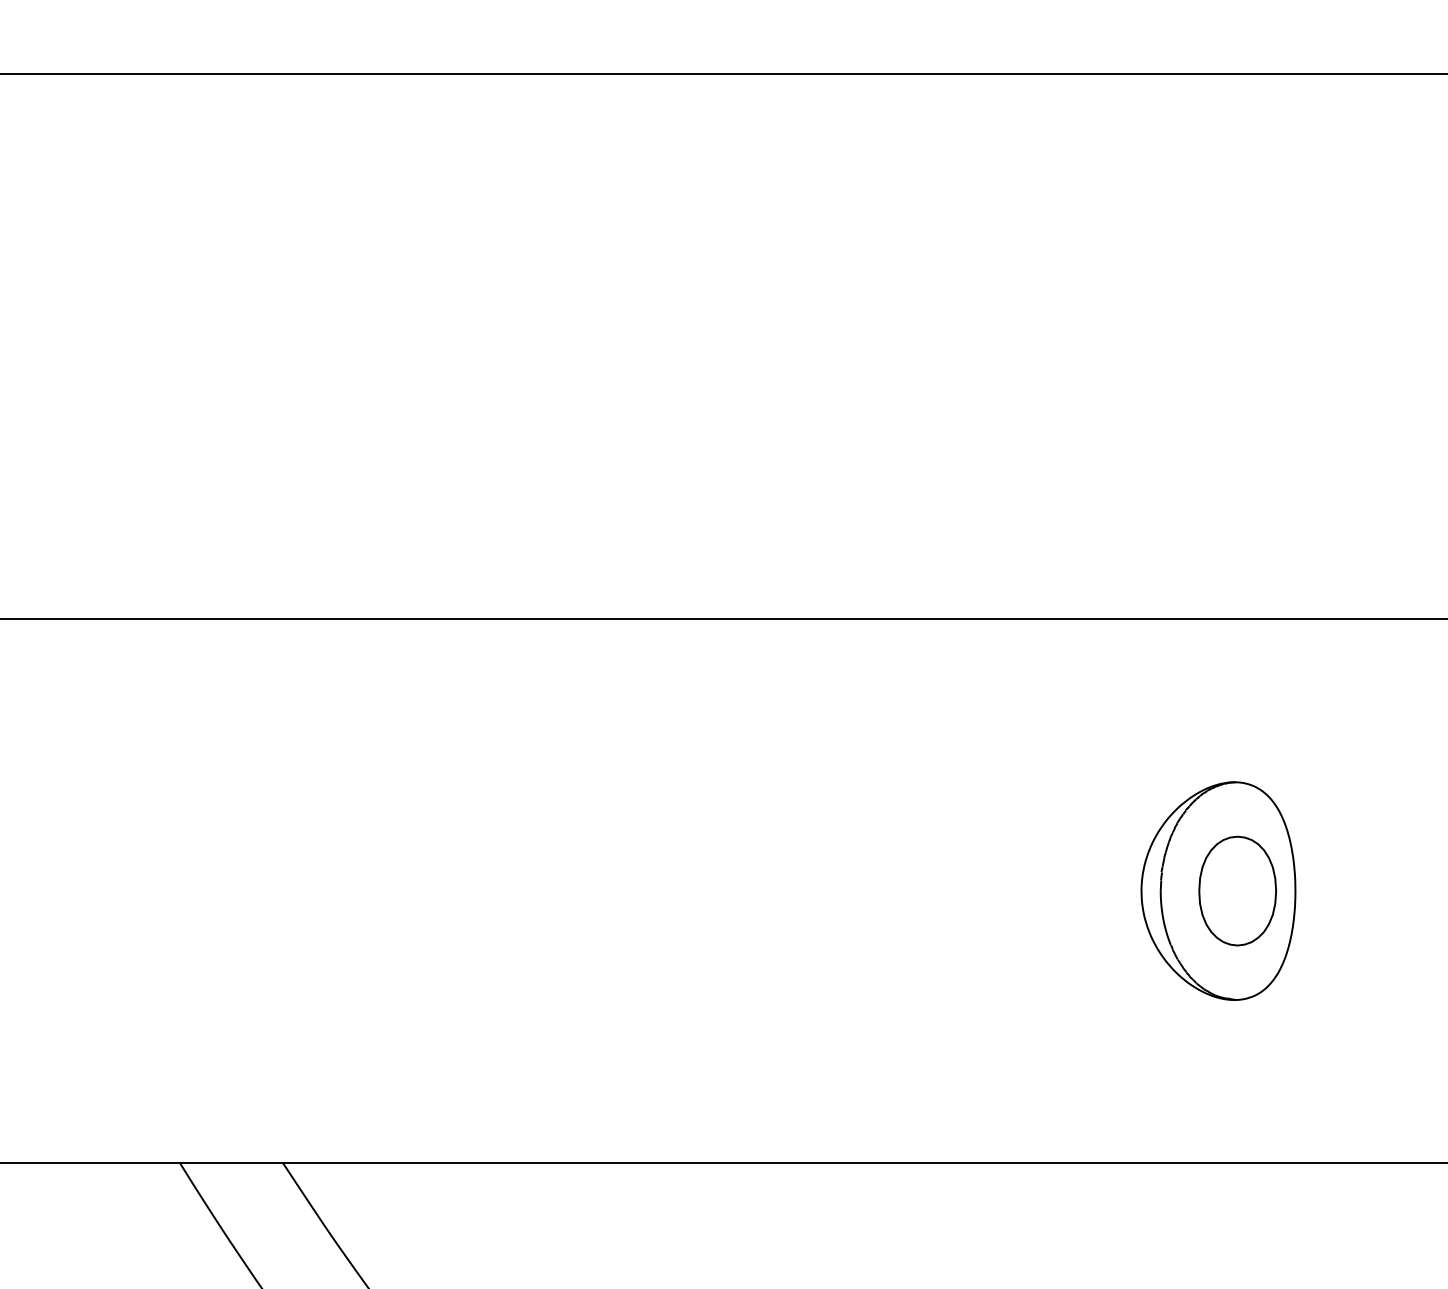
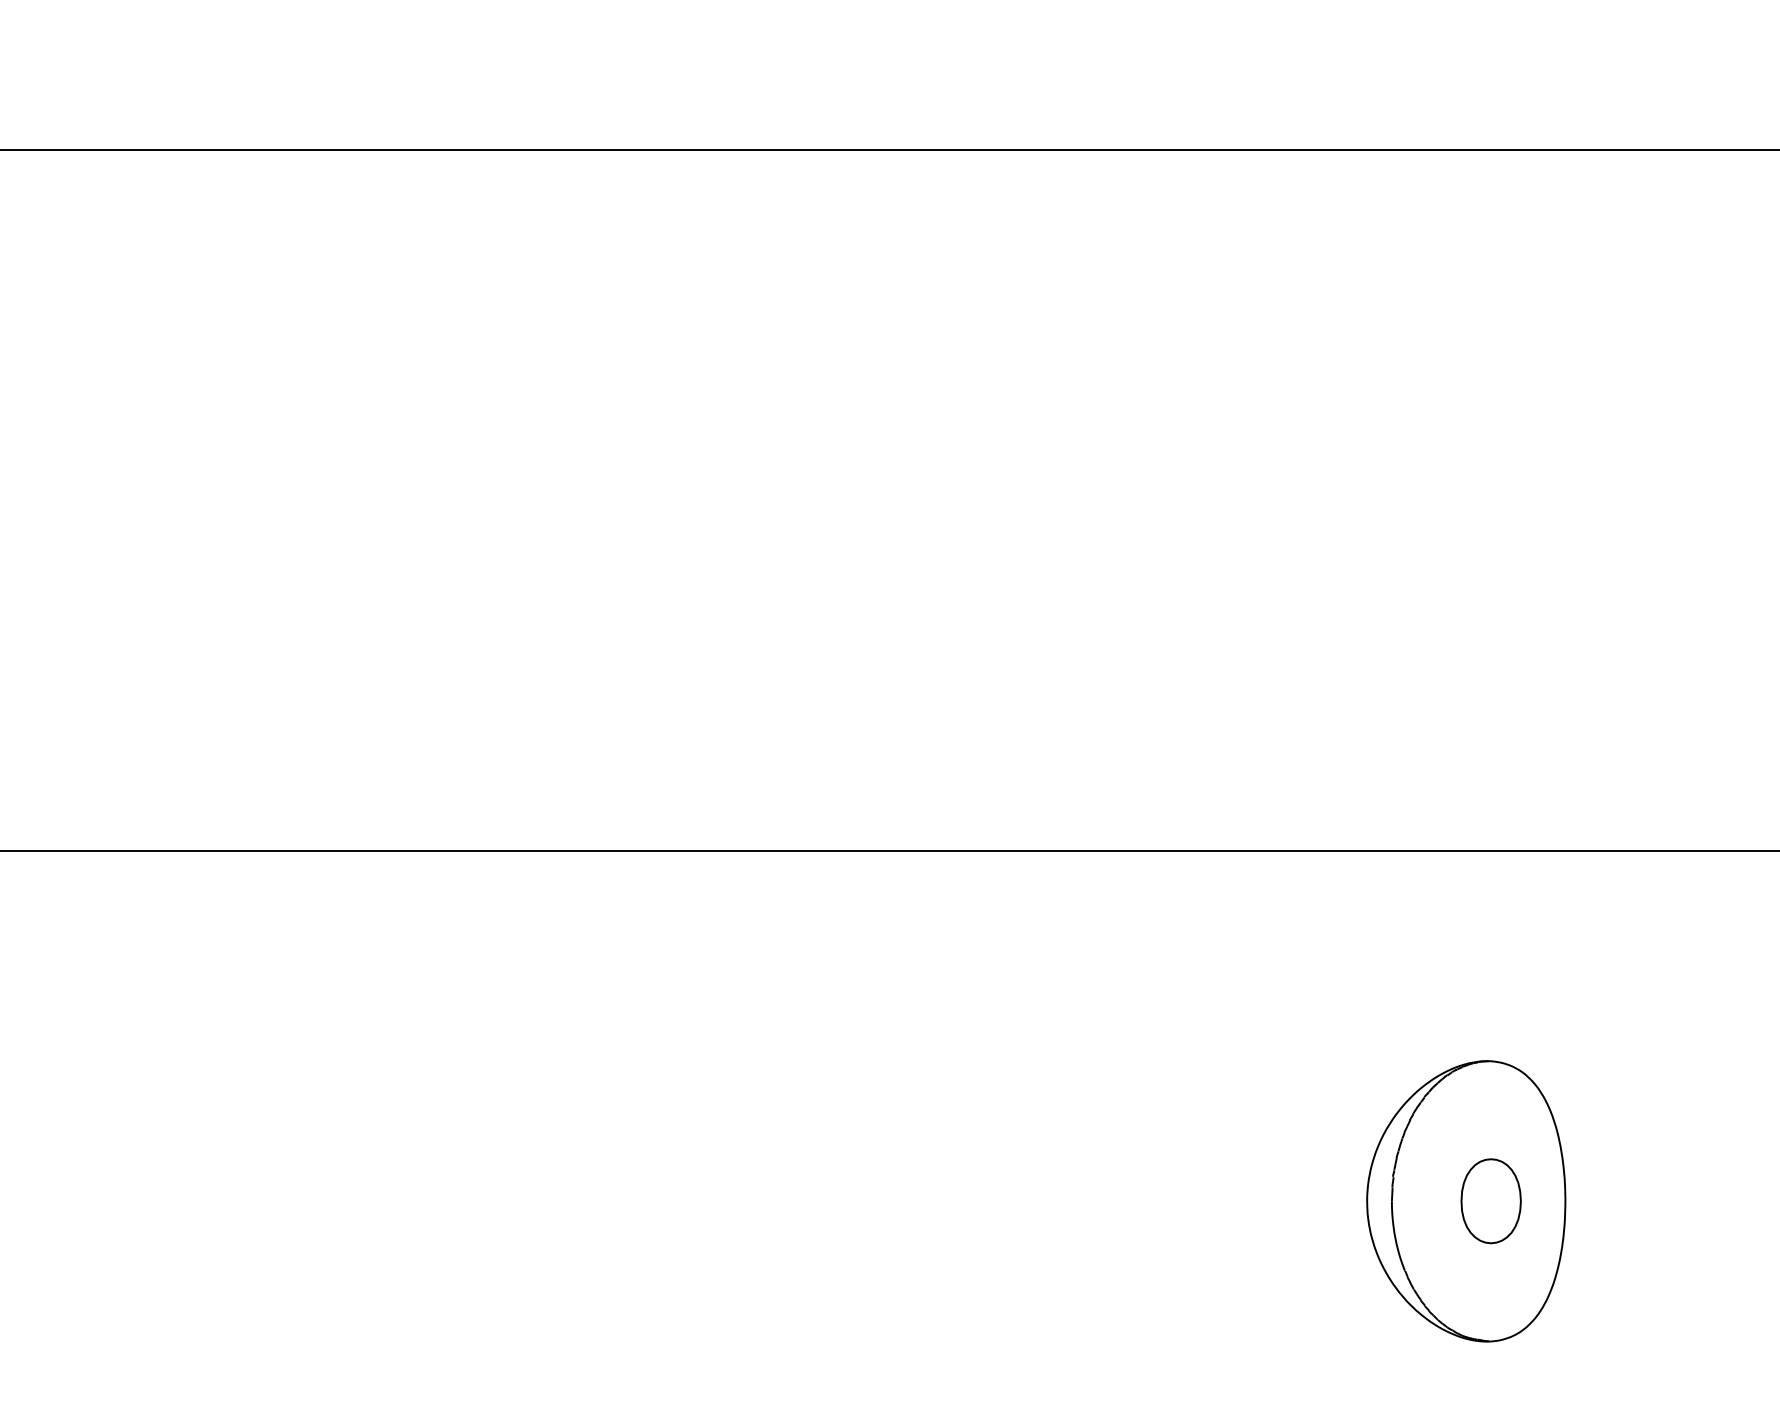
part: (1237, 890) -> (1490, 1200), size x0.6

